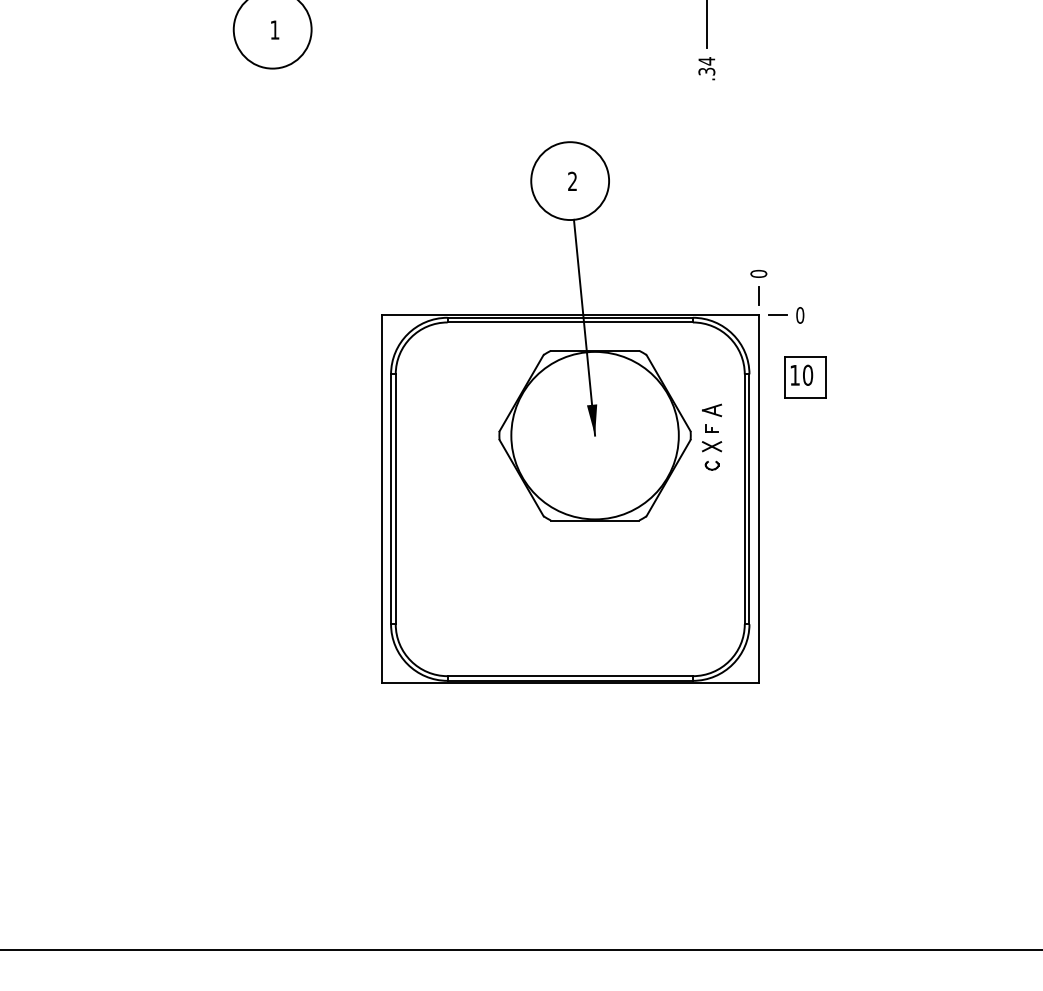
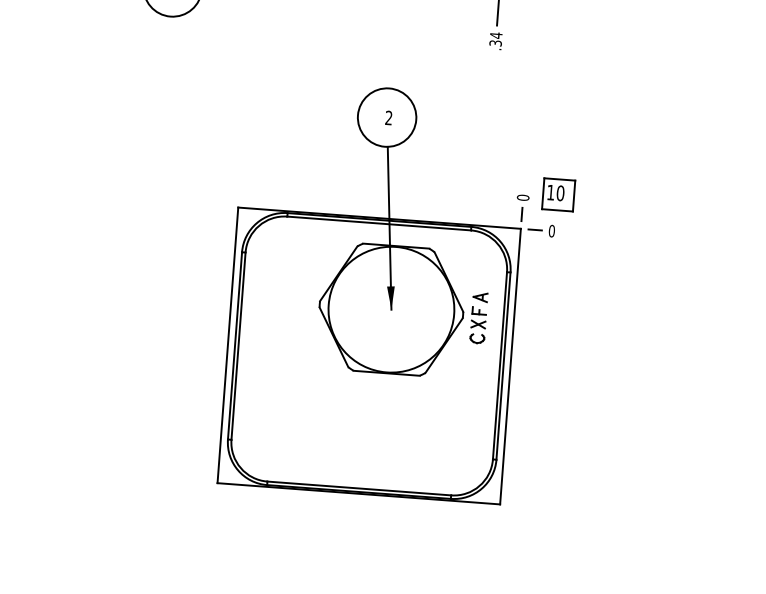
part: (805, 377) -> (558, 194), moved
part: (711, 428) -> (479, 310), size x1.43
part: (712, 465) -> (477, 338), size x1.43

